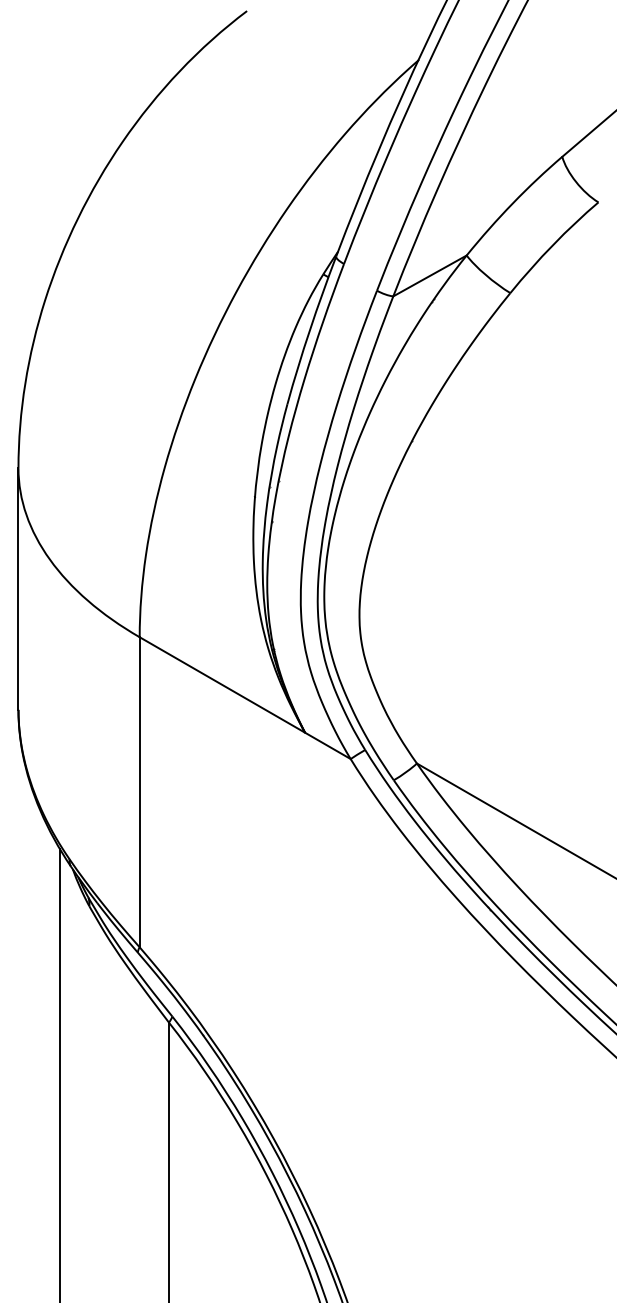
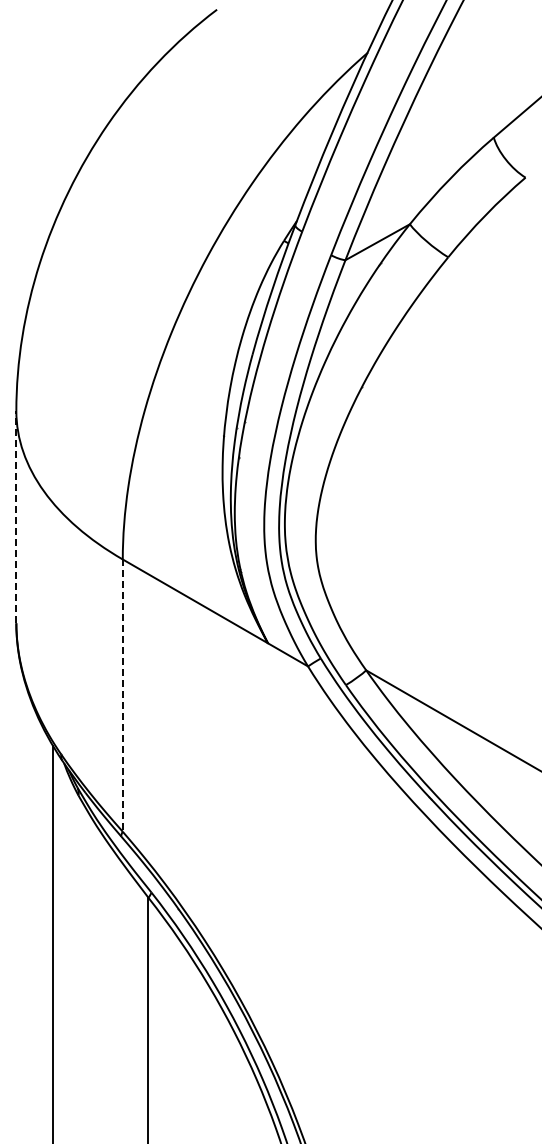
line: (18, 588) -> (16, 516), solid -> dashed
line: (139, 793) -> (122, 696), solid -> dashed

